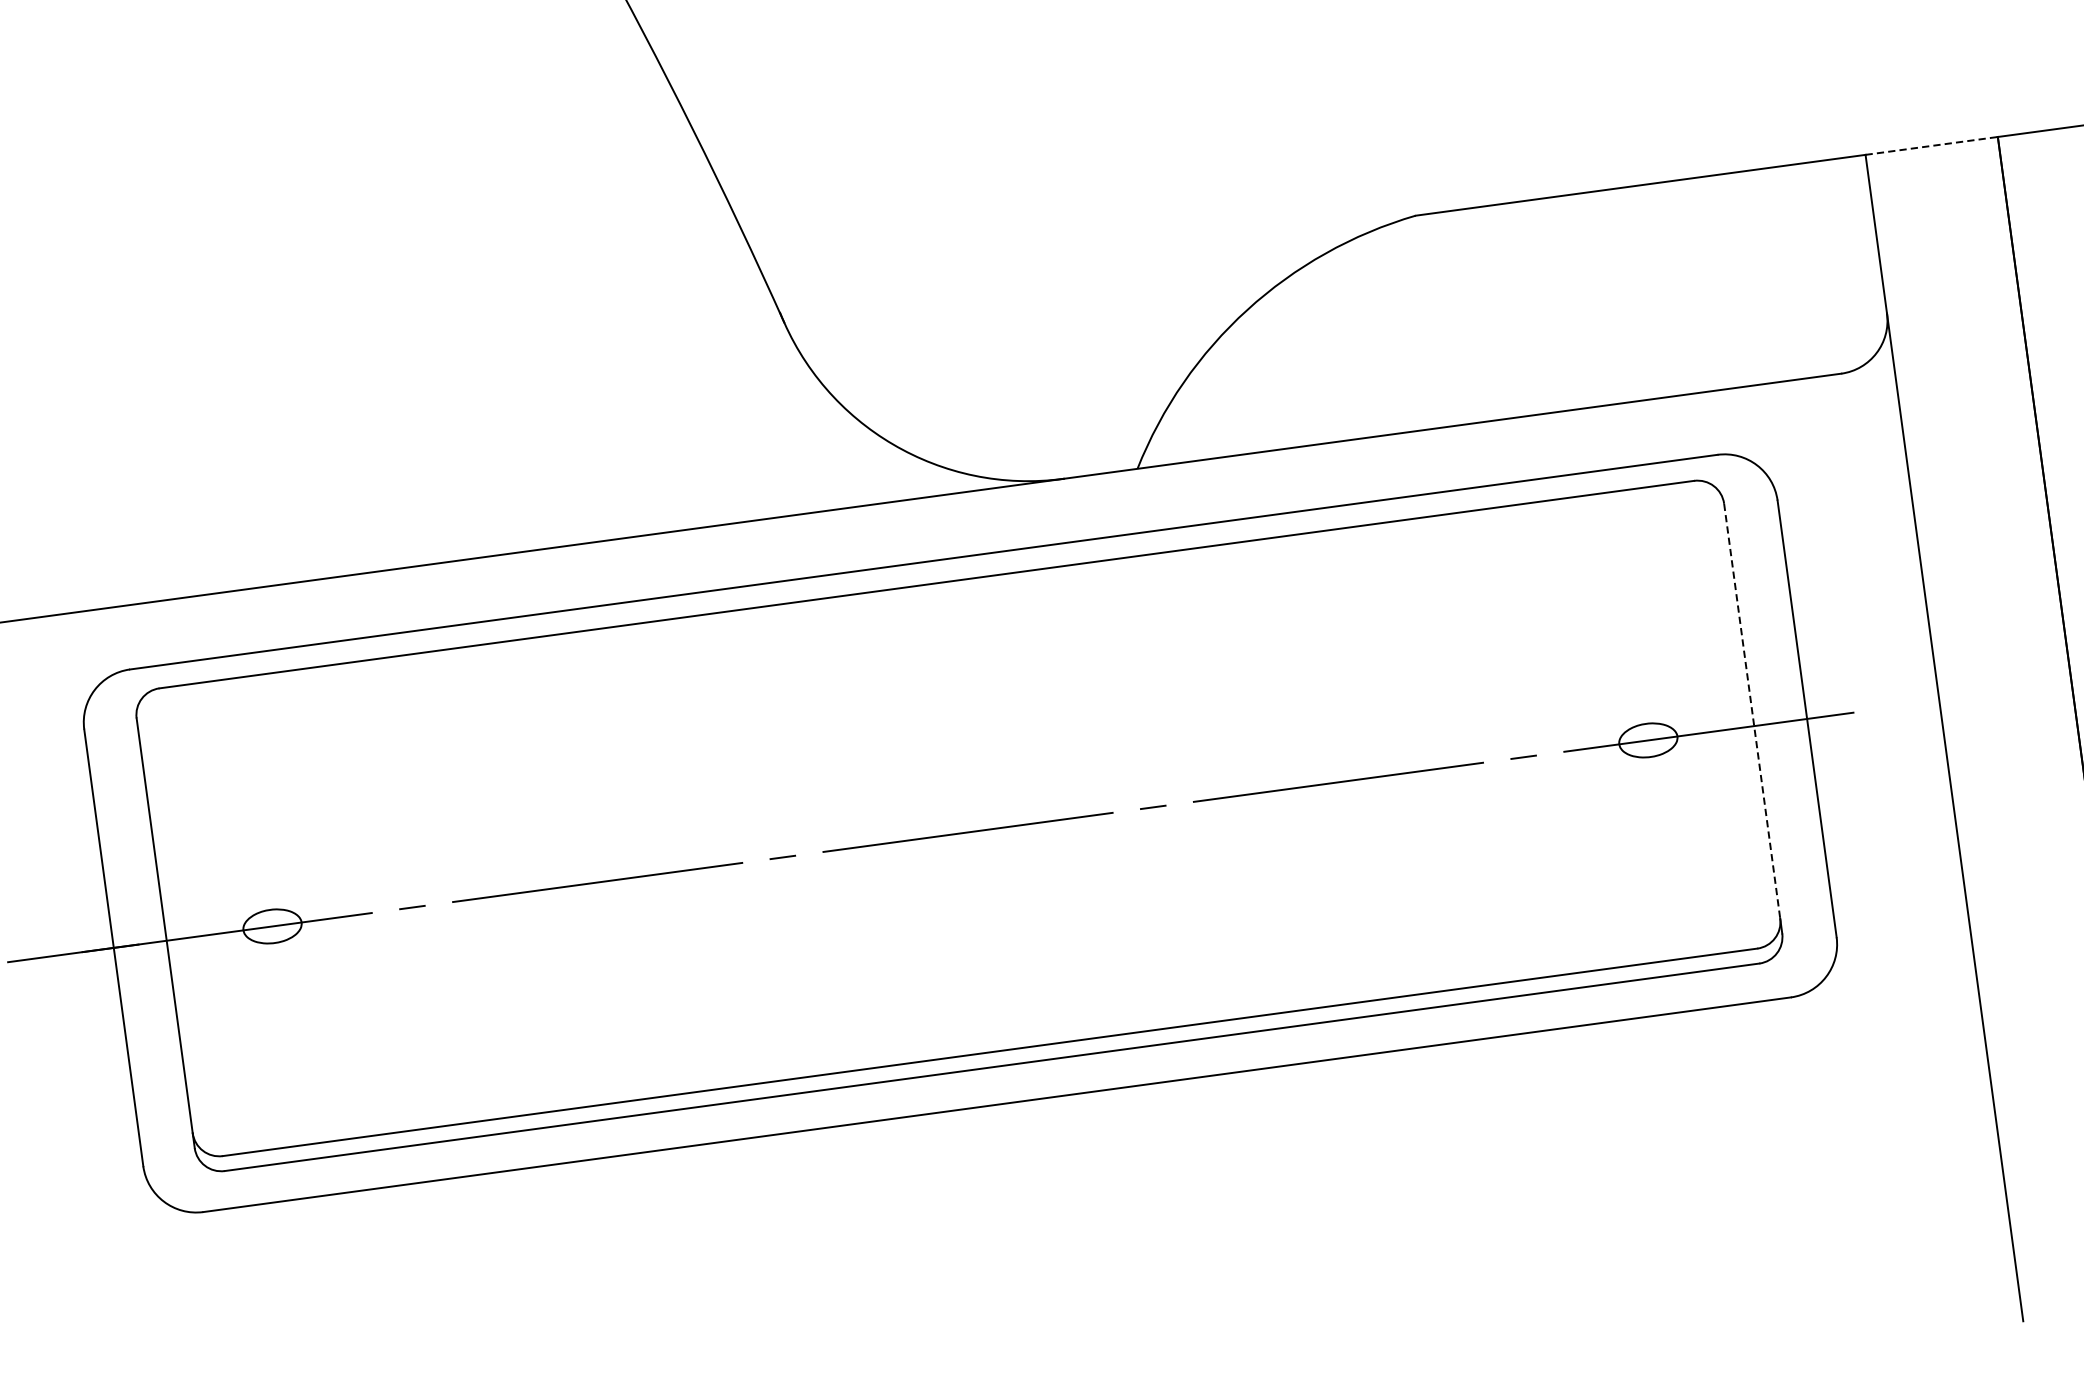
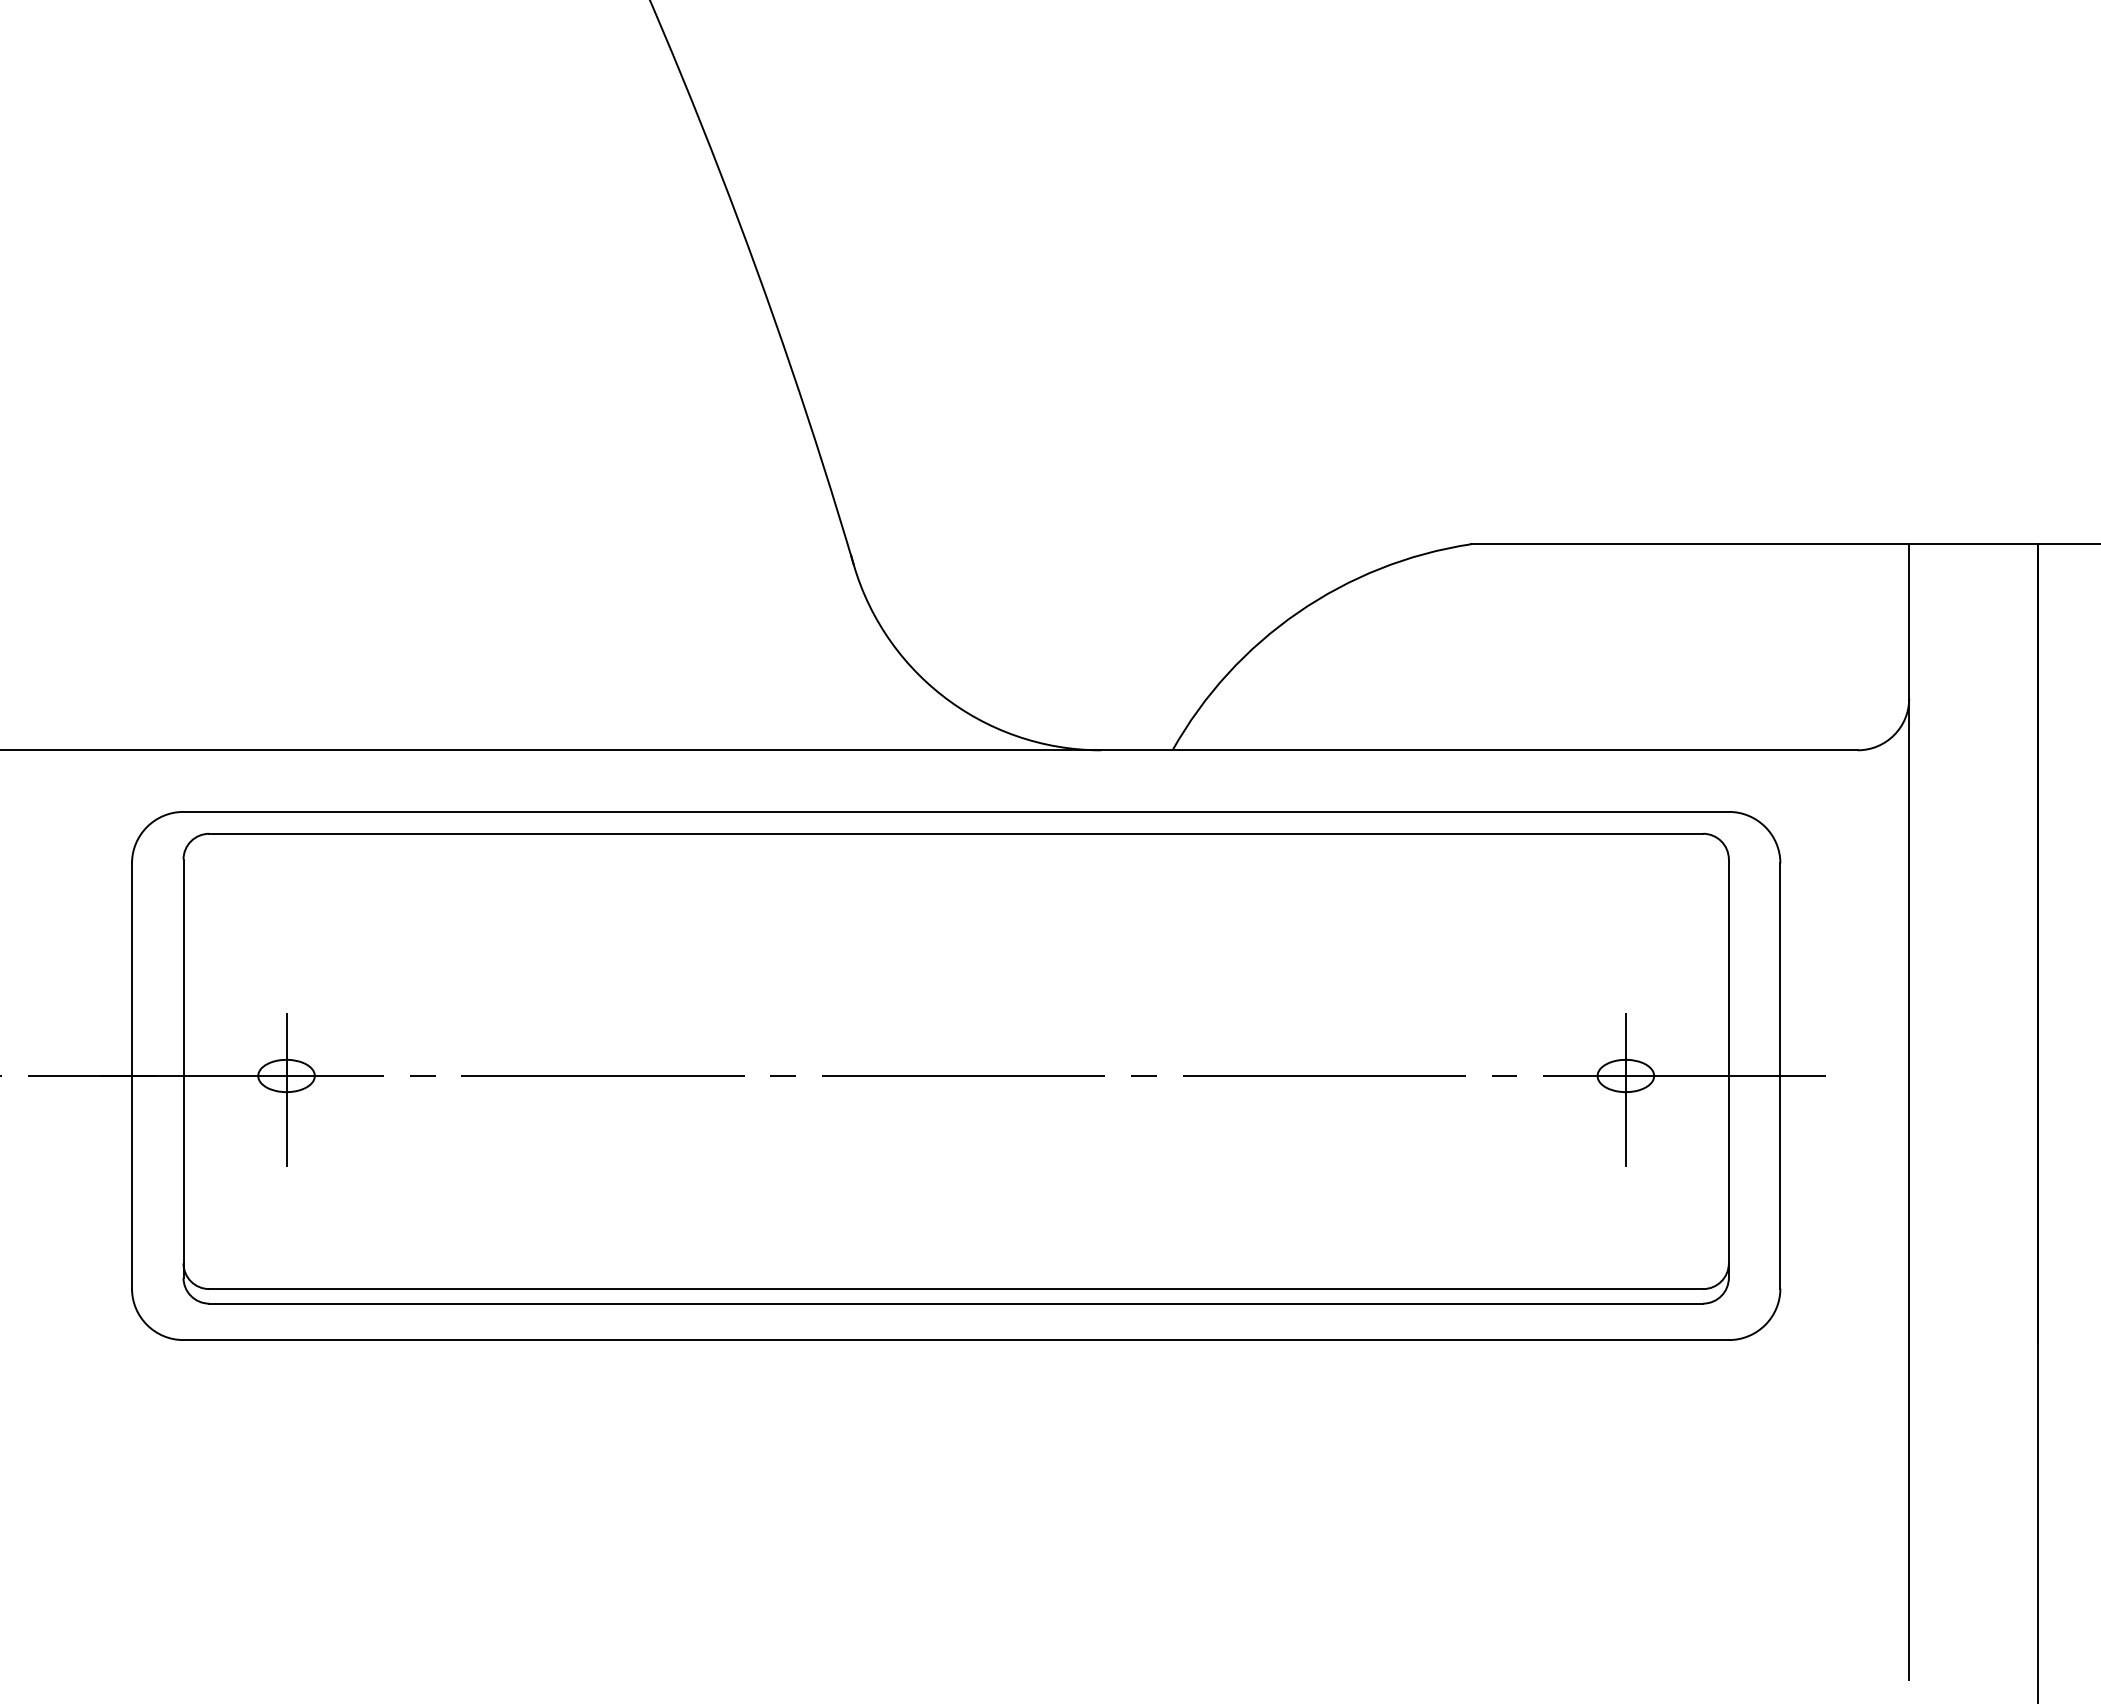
line: (1932, 146) -> (1974, 544), dashed -> solid
line: (1751, 711) -> (1728, 1061), dashed -> solid
line: (1649, 754) -> (1625, 1089), added
line: (274, 940) -> (286, 1089), added

